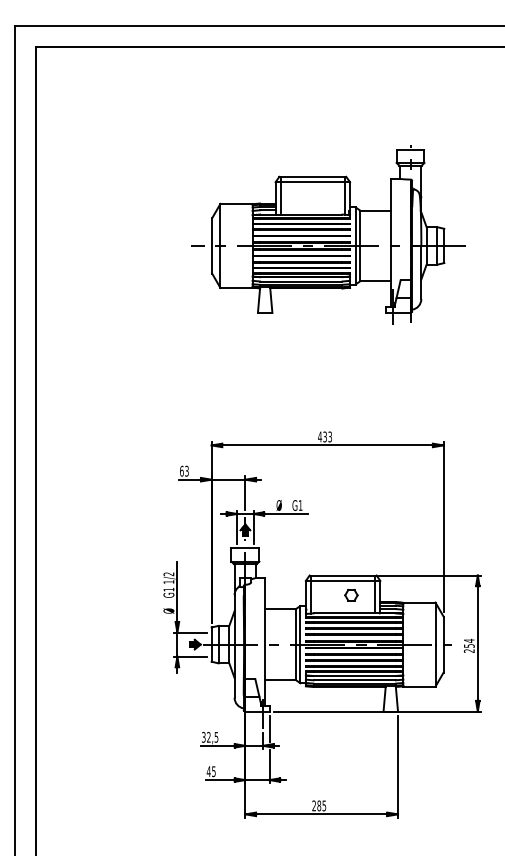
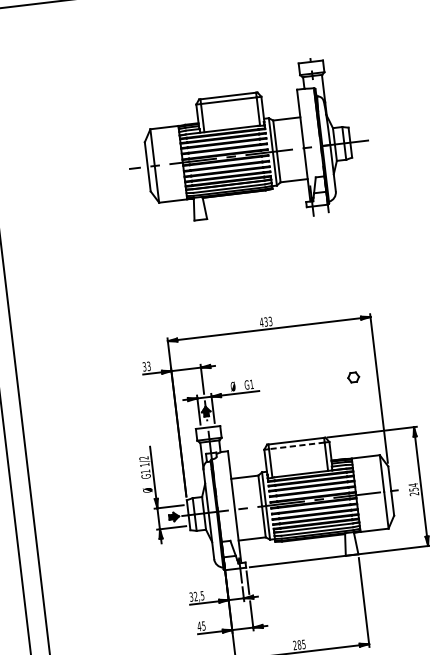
text: (181, 470) -> (144, 366), 63 -> 33
line: (343, 580) -> (297, 445), solid -> dashed
part: (351, 595) -> (353, 377), moved

